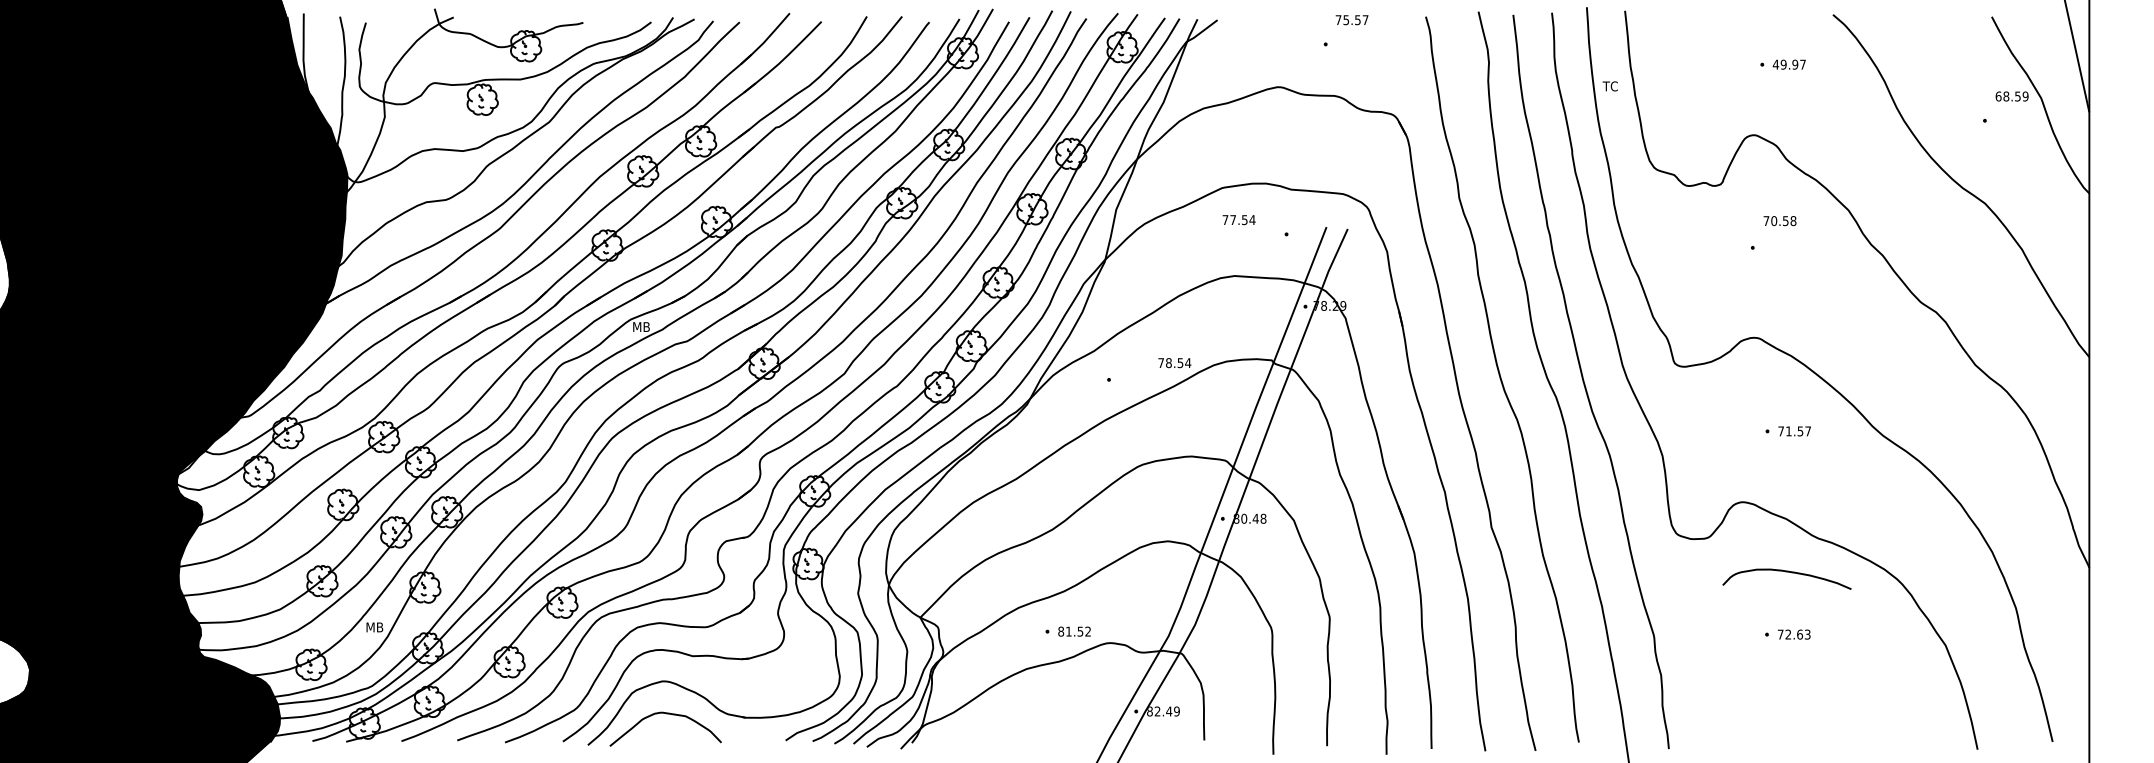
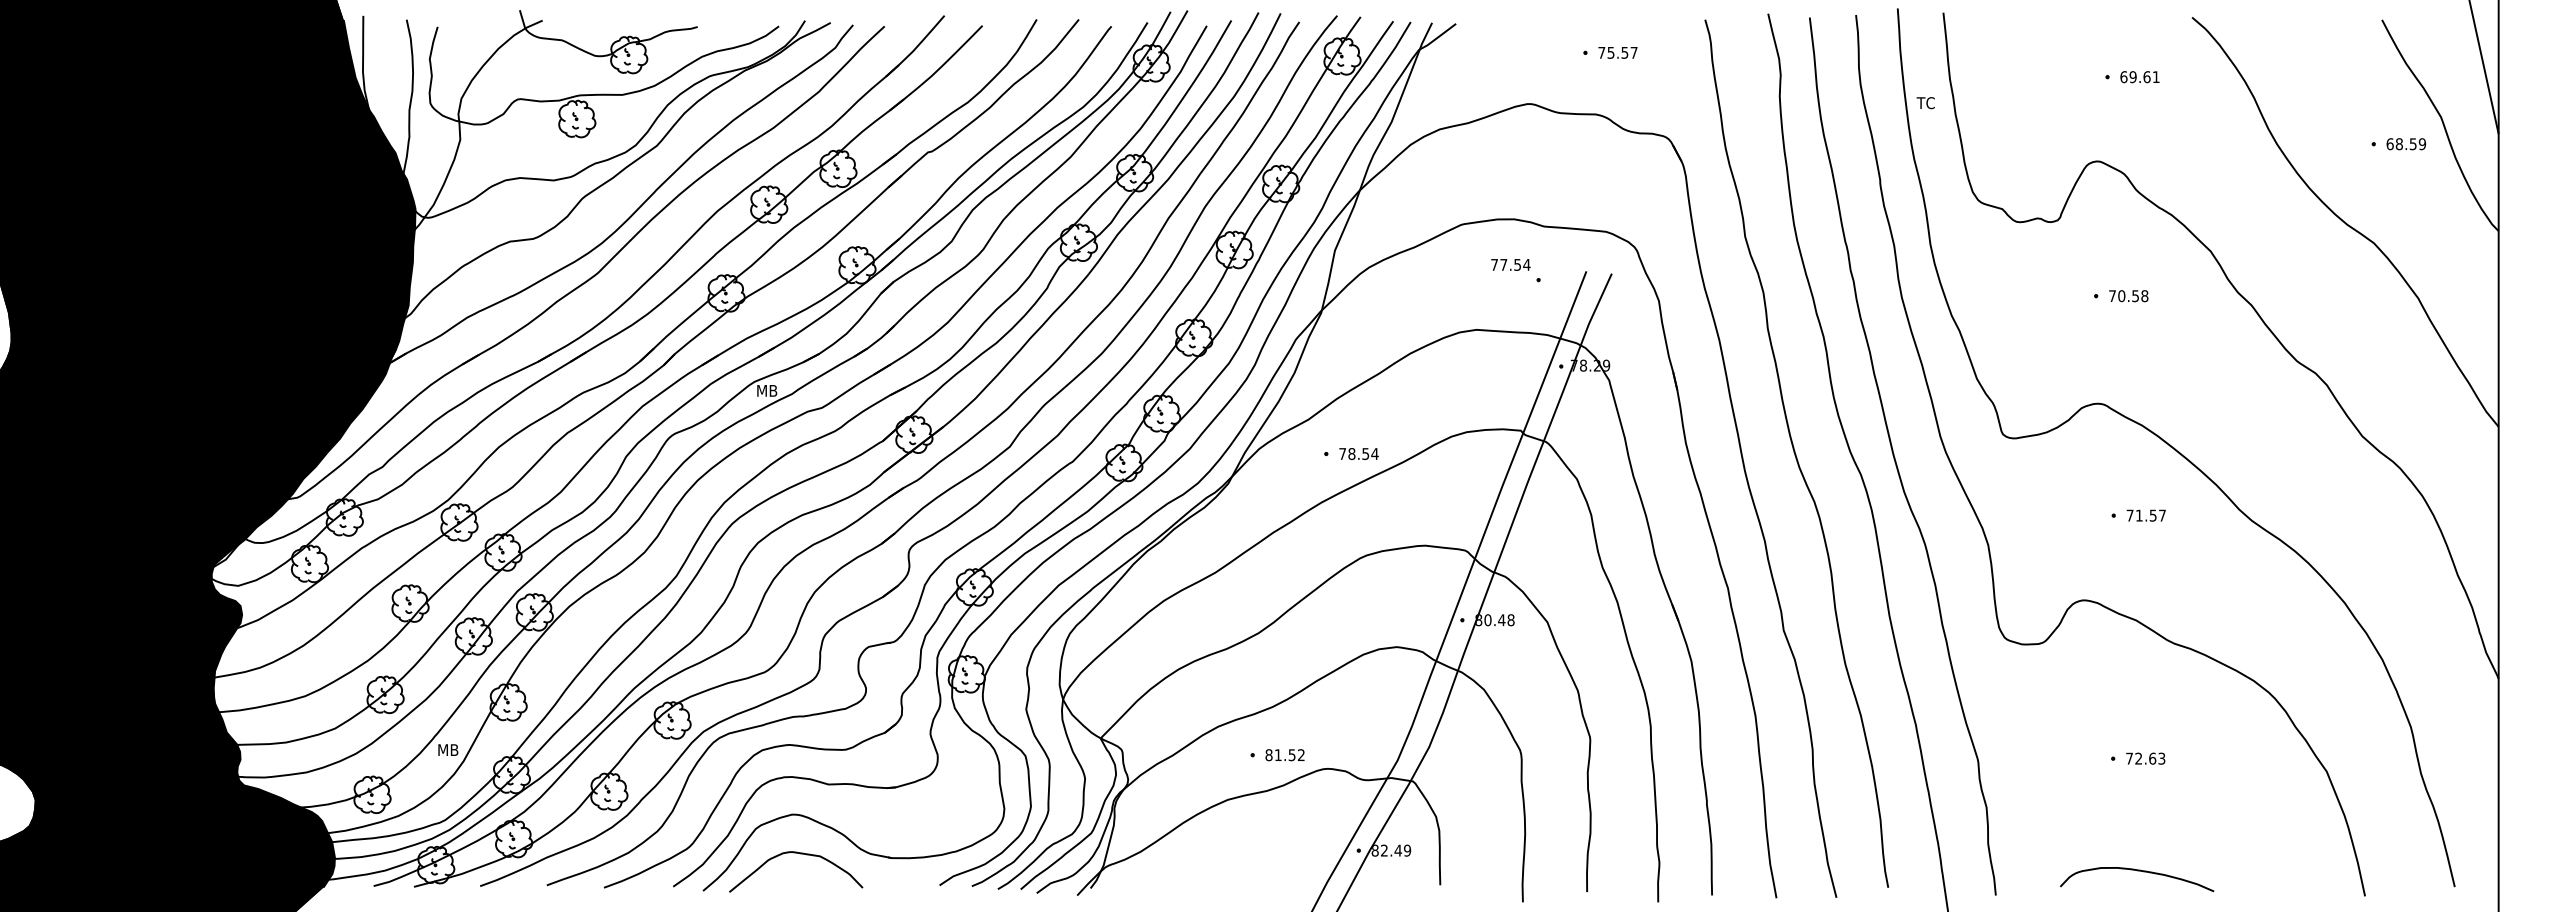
text: (1351, 19) -> (1617, 52), moved
text: (1789, 64) -> (2139, 77), 49.97 -> 69.61
text: (2011, 96) -> (2405, 144), moved
text: (1238, 219) -> (1510, 264), moved
text: (1779, 221) -> (2128, 296), moved
text: (1174, 362) -> (1358, 453), moved
curve: (1787, 572) -> (2137, 871), moved

